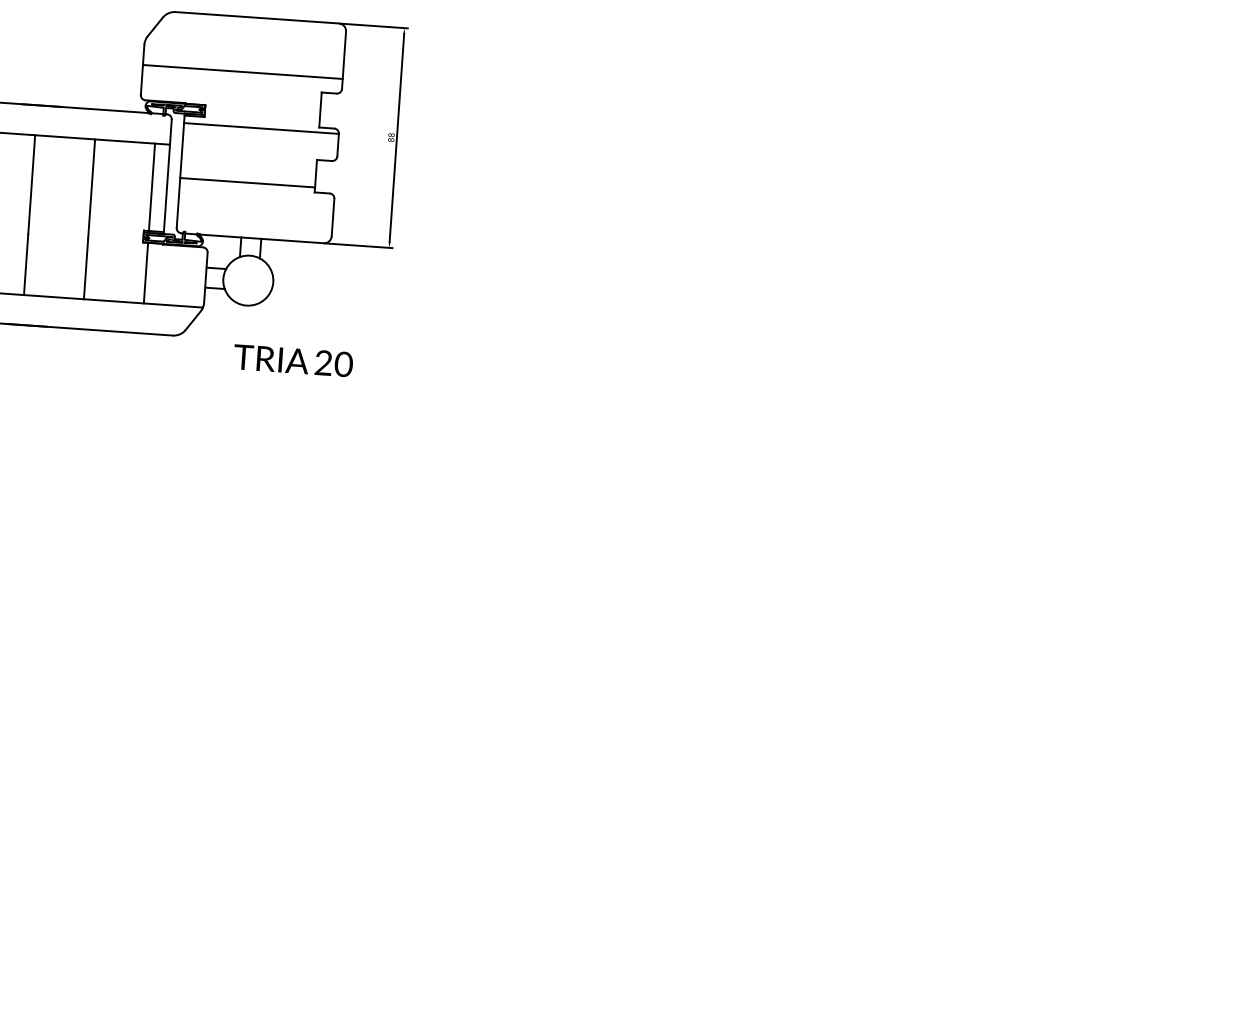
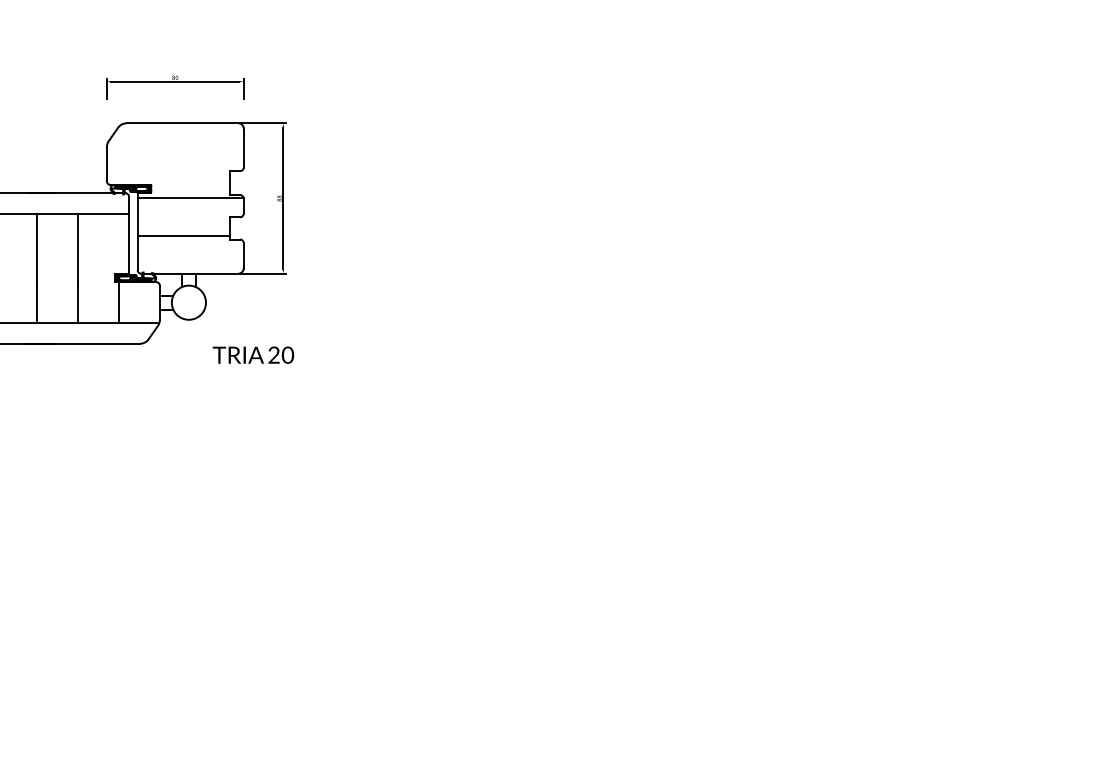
line: (241, 71) -> (174, 160), removed
line: (151, 186) -> (118, 243), removed
text: (293, 359) -> (253, 354), moved

